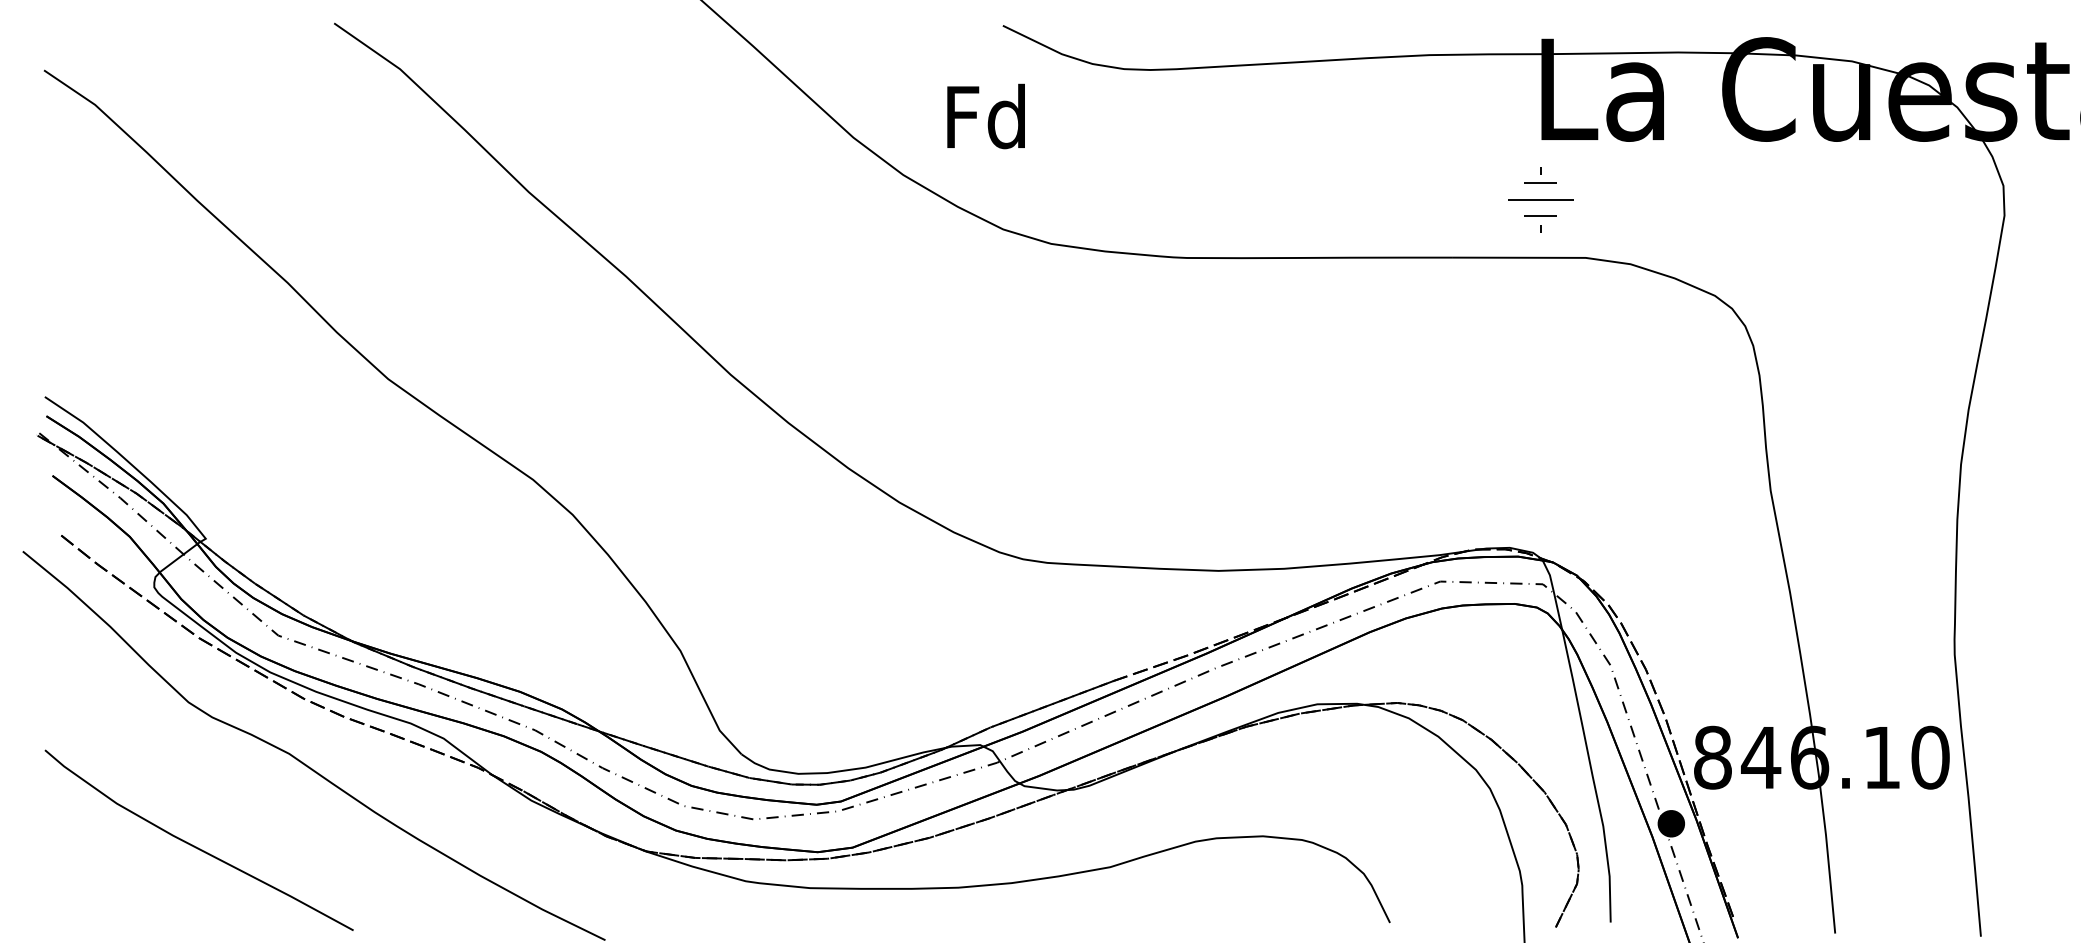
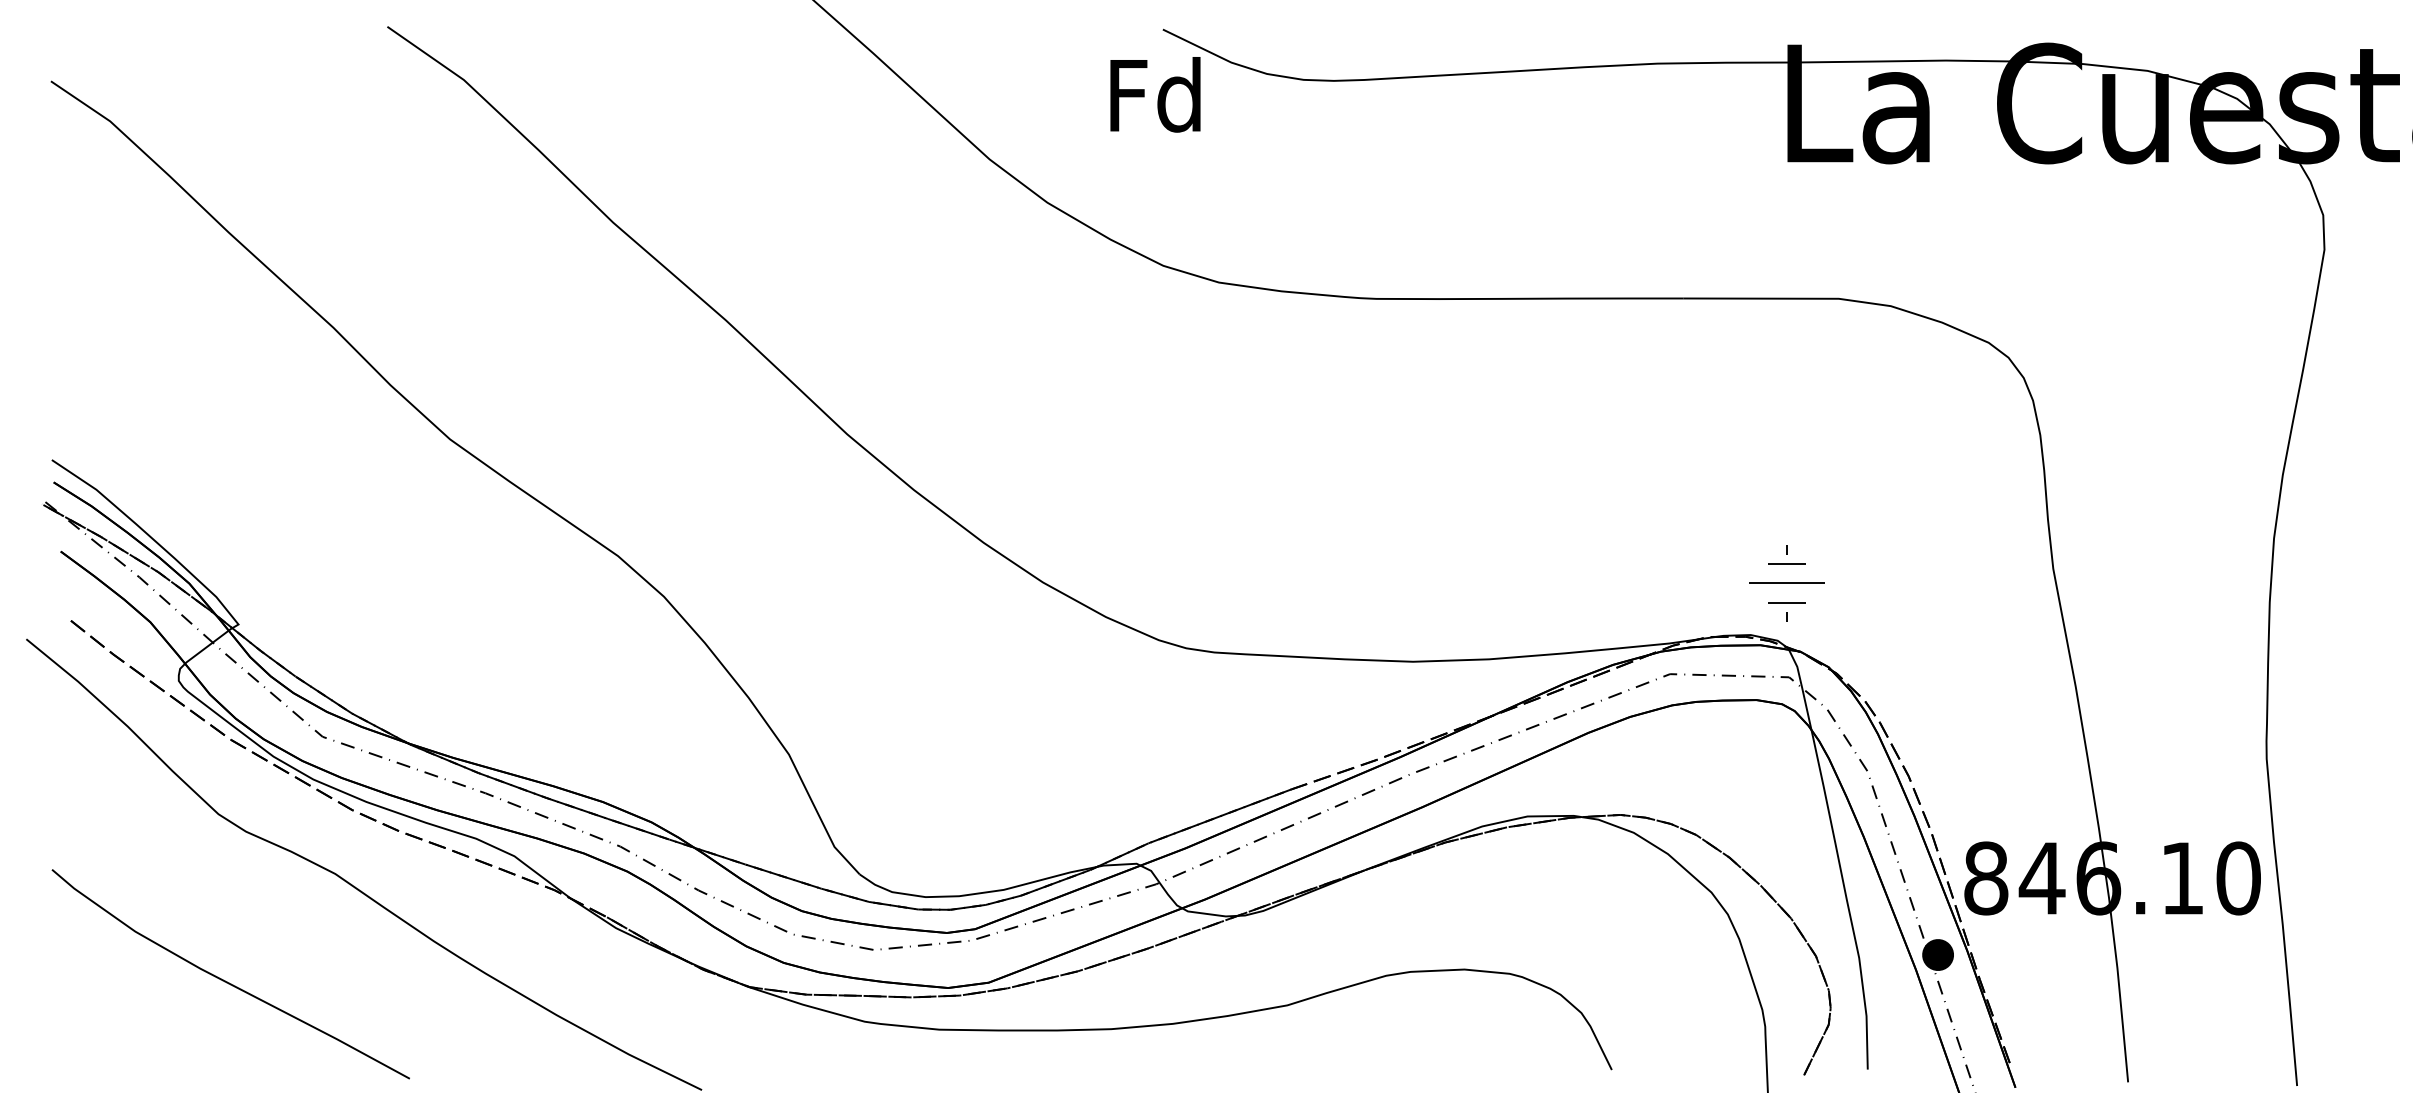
text: (986, 116) -> (1155, 94), moved
part: (1540, 199) -> (1786, 583), moved

